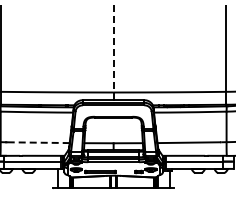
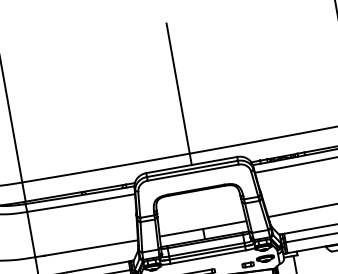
line: (113, 48) -> (177, 88), dashed -> solid
line: (37, 142) -> (90, 247), dashed -> solid

